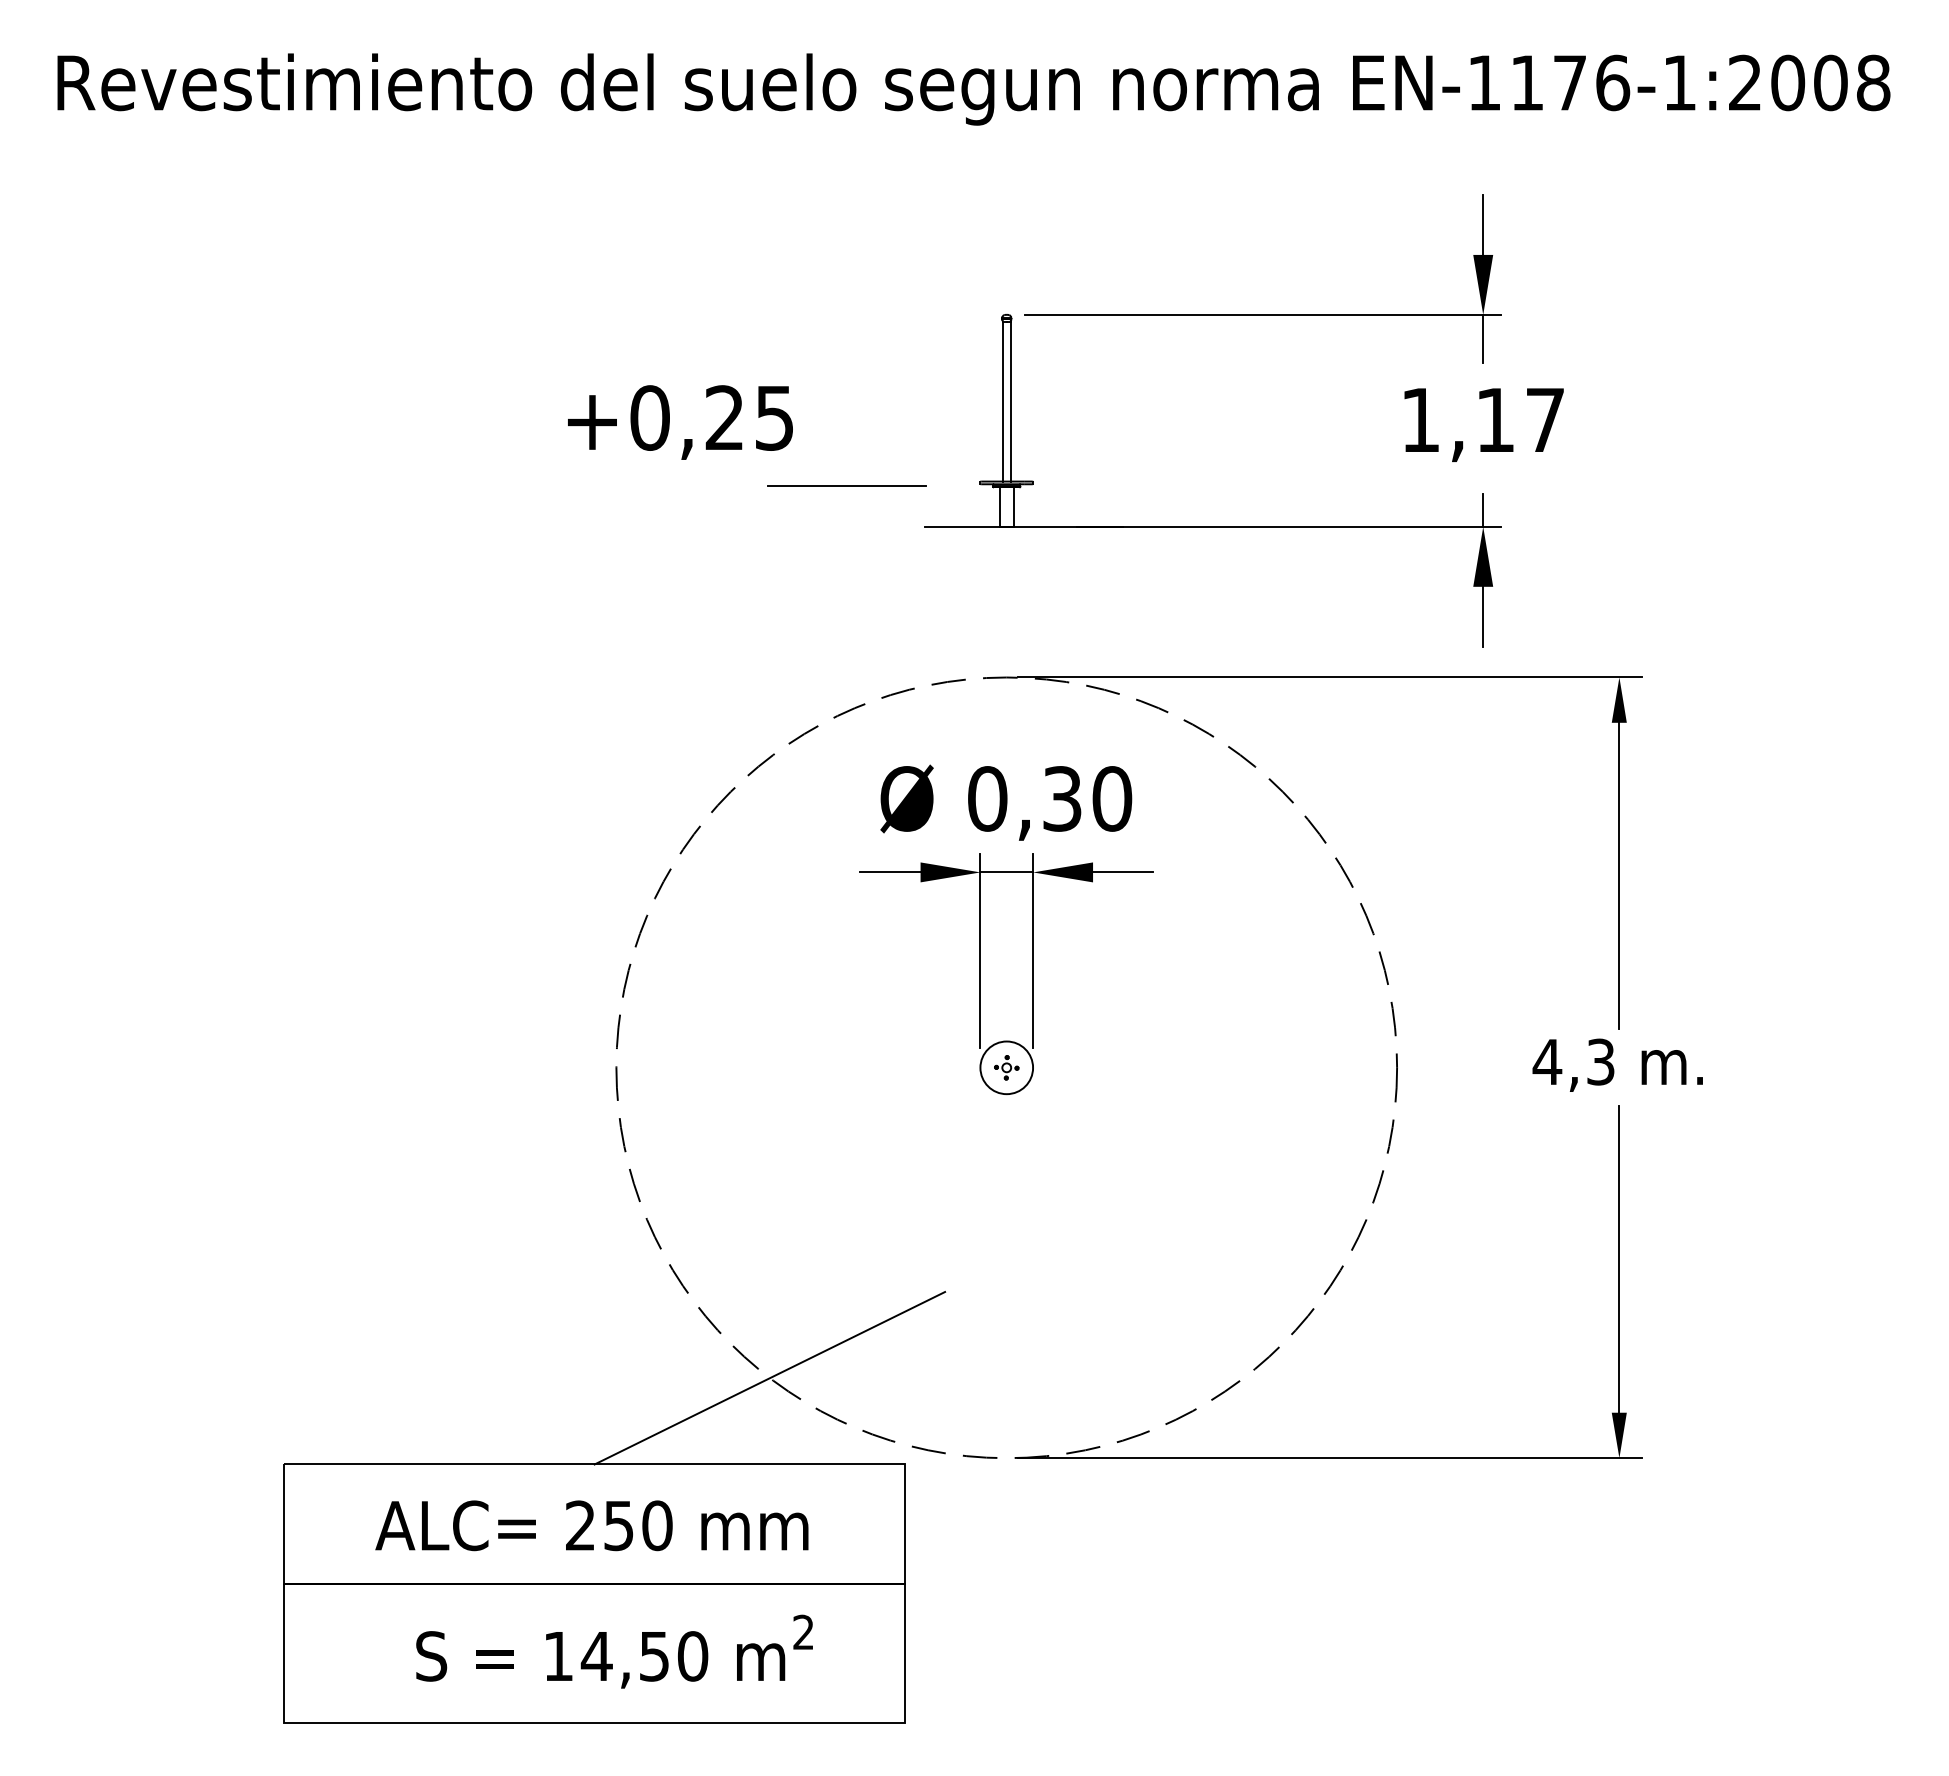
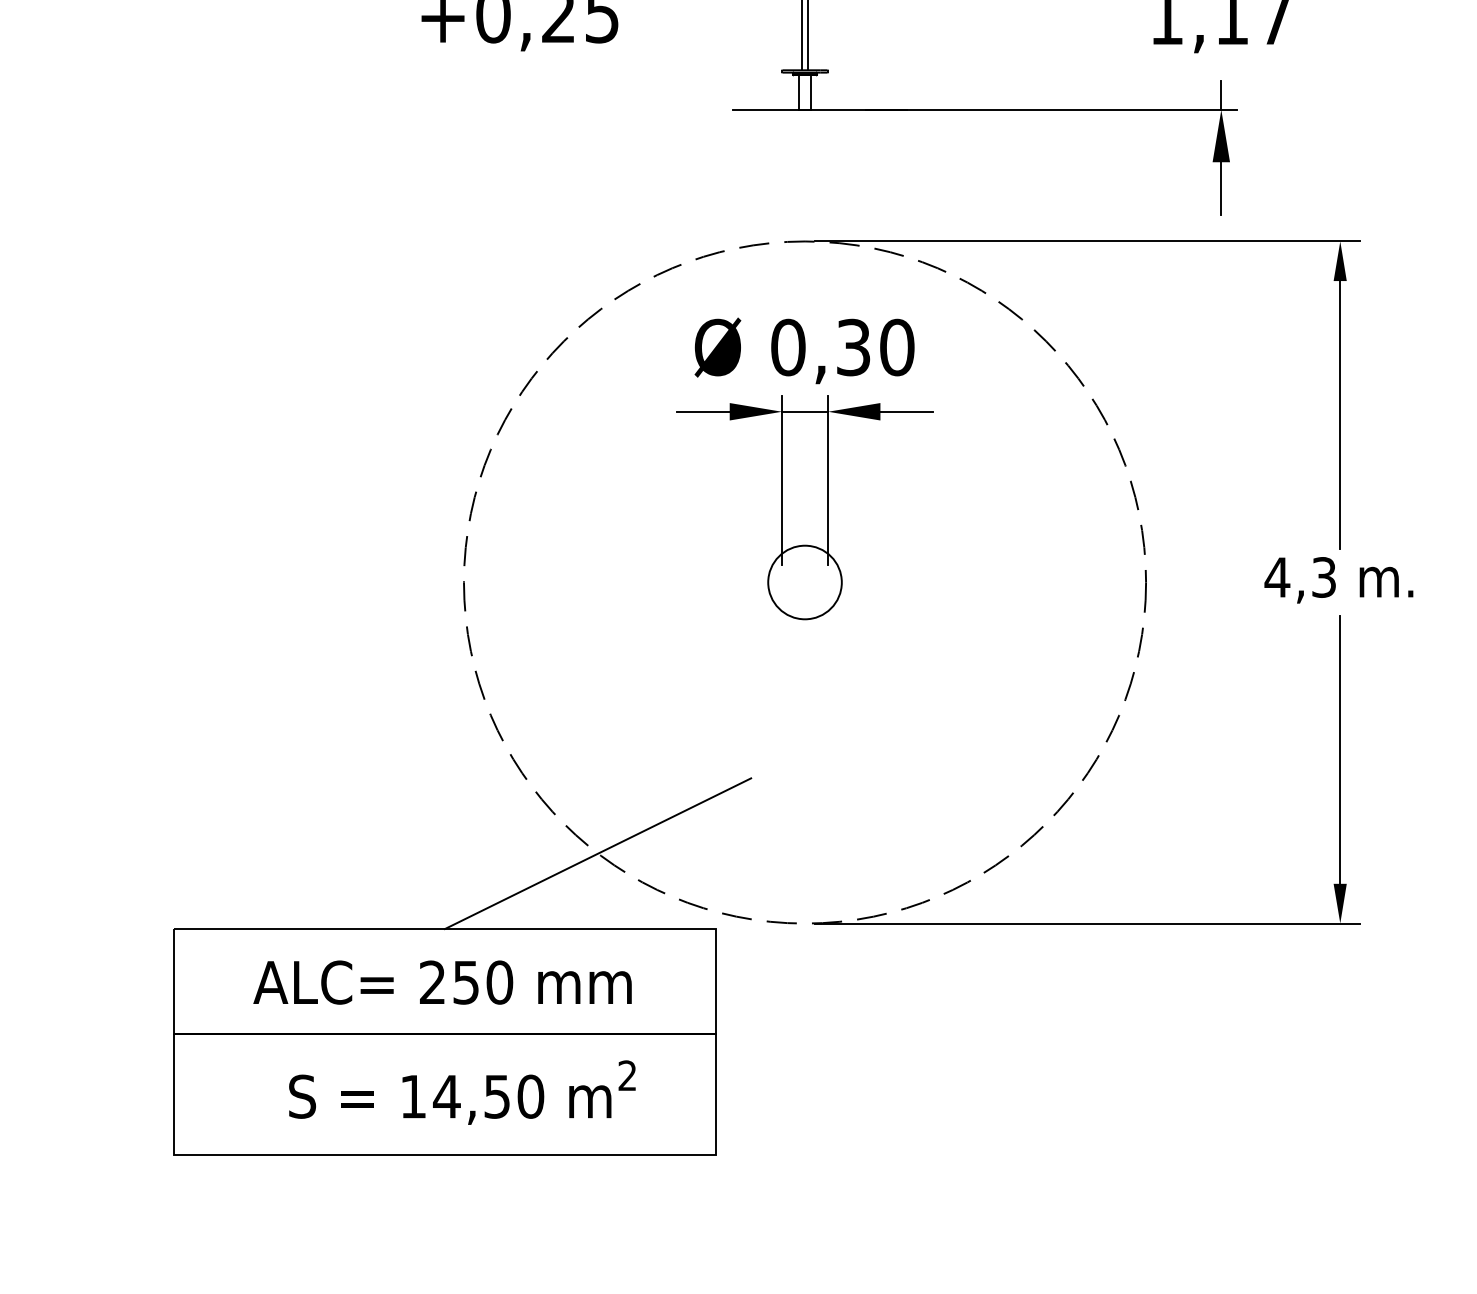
line: (847, 485) -> (665, 73), removed
circle: (1006, 1067) -> (804, 582), size x1.6
part: (1006, 1067) -> (804, 582), removed

